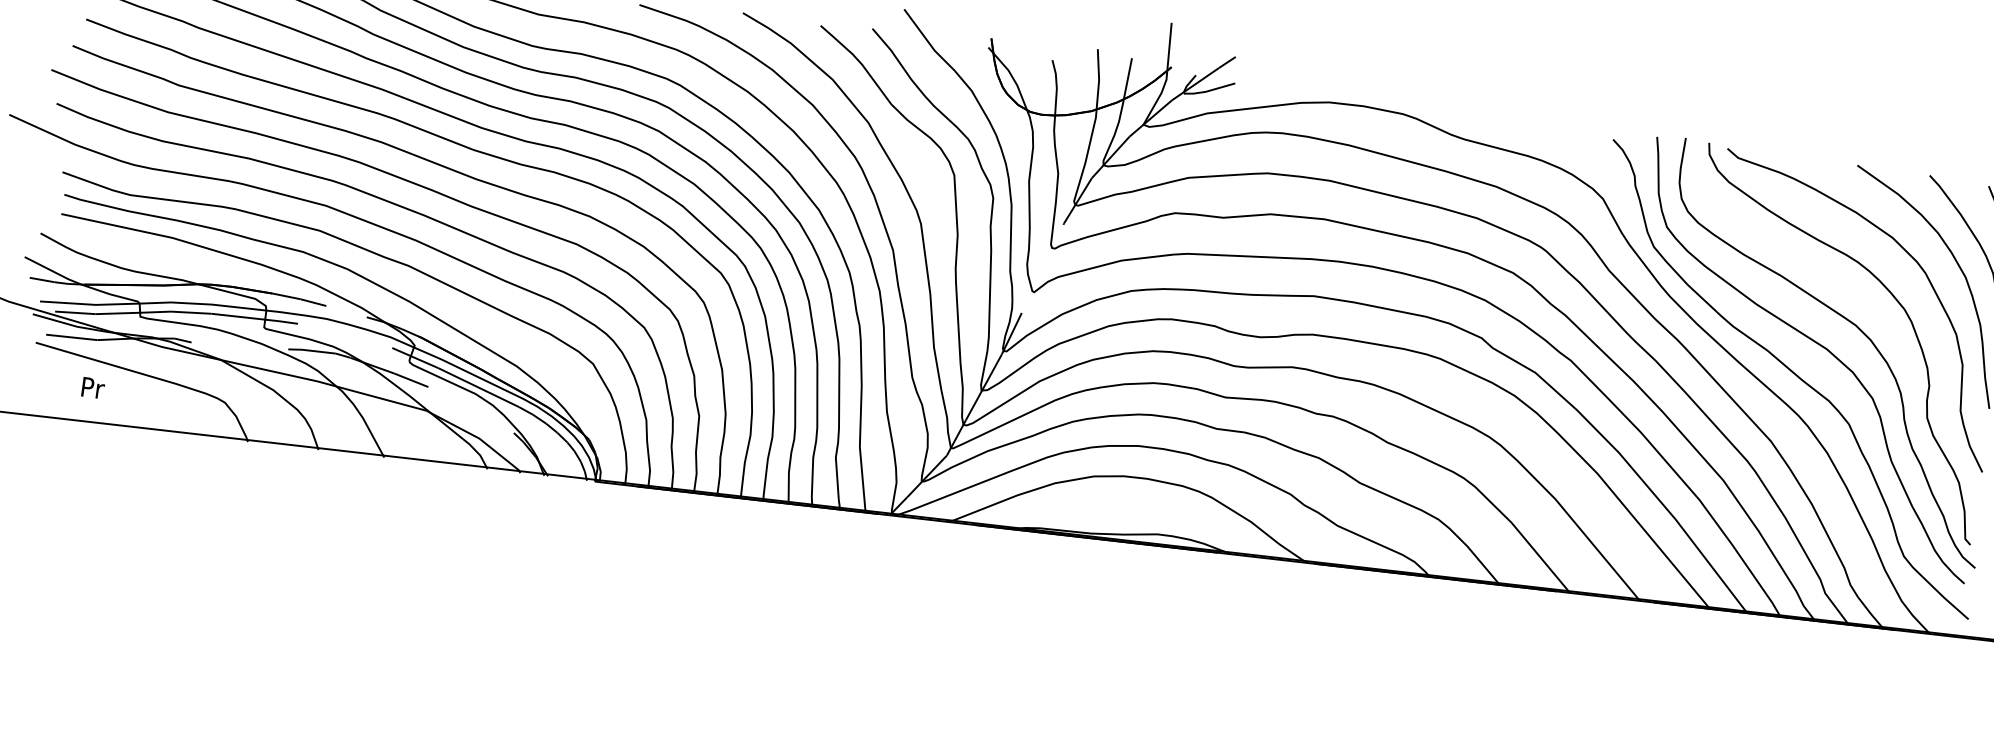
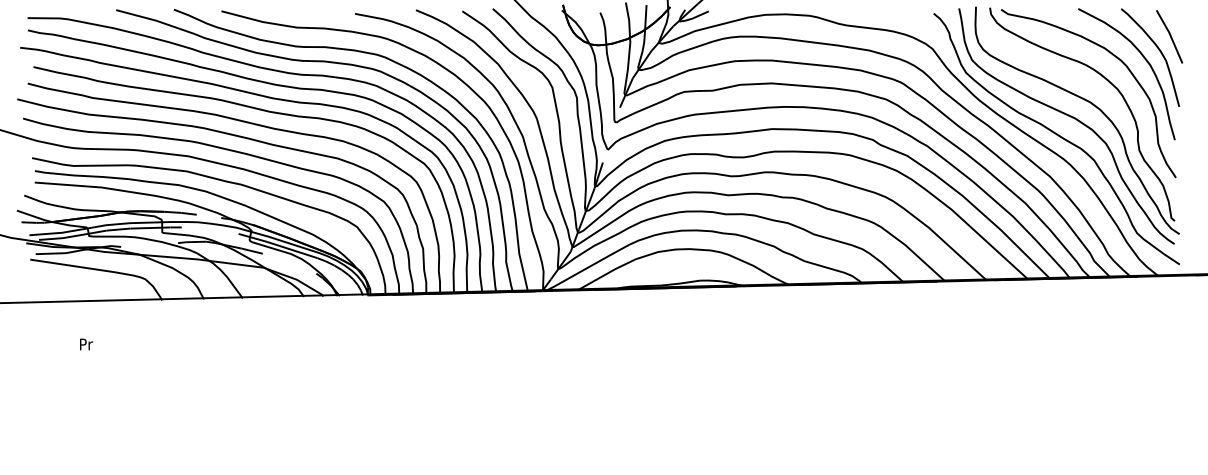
text: (93, 388) -> (86, 344), moved

